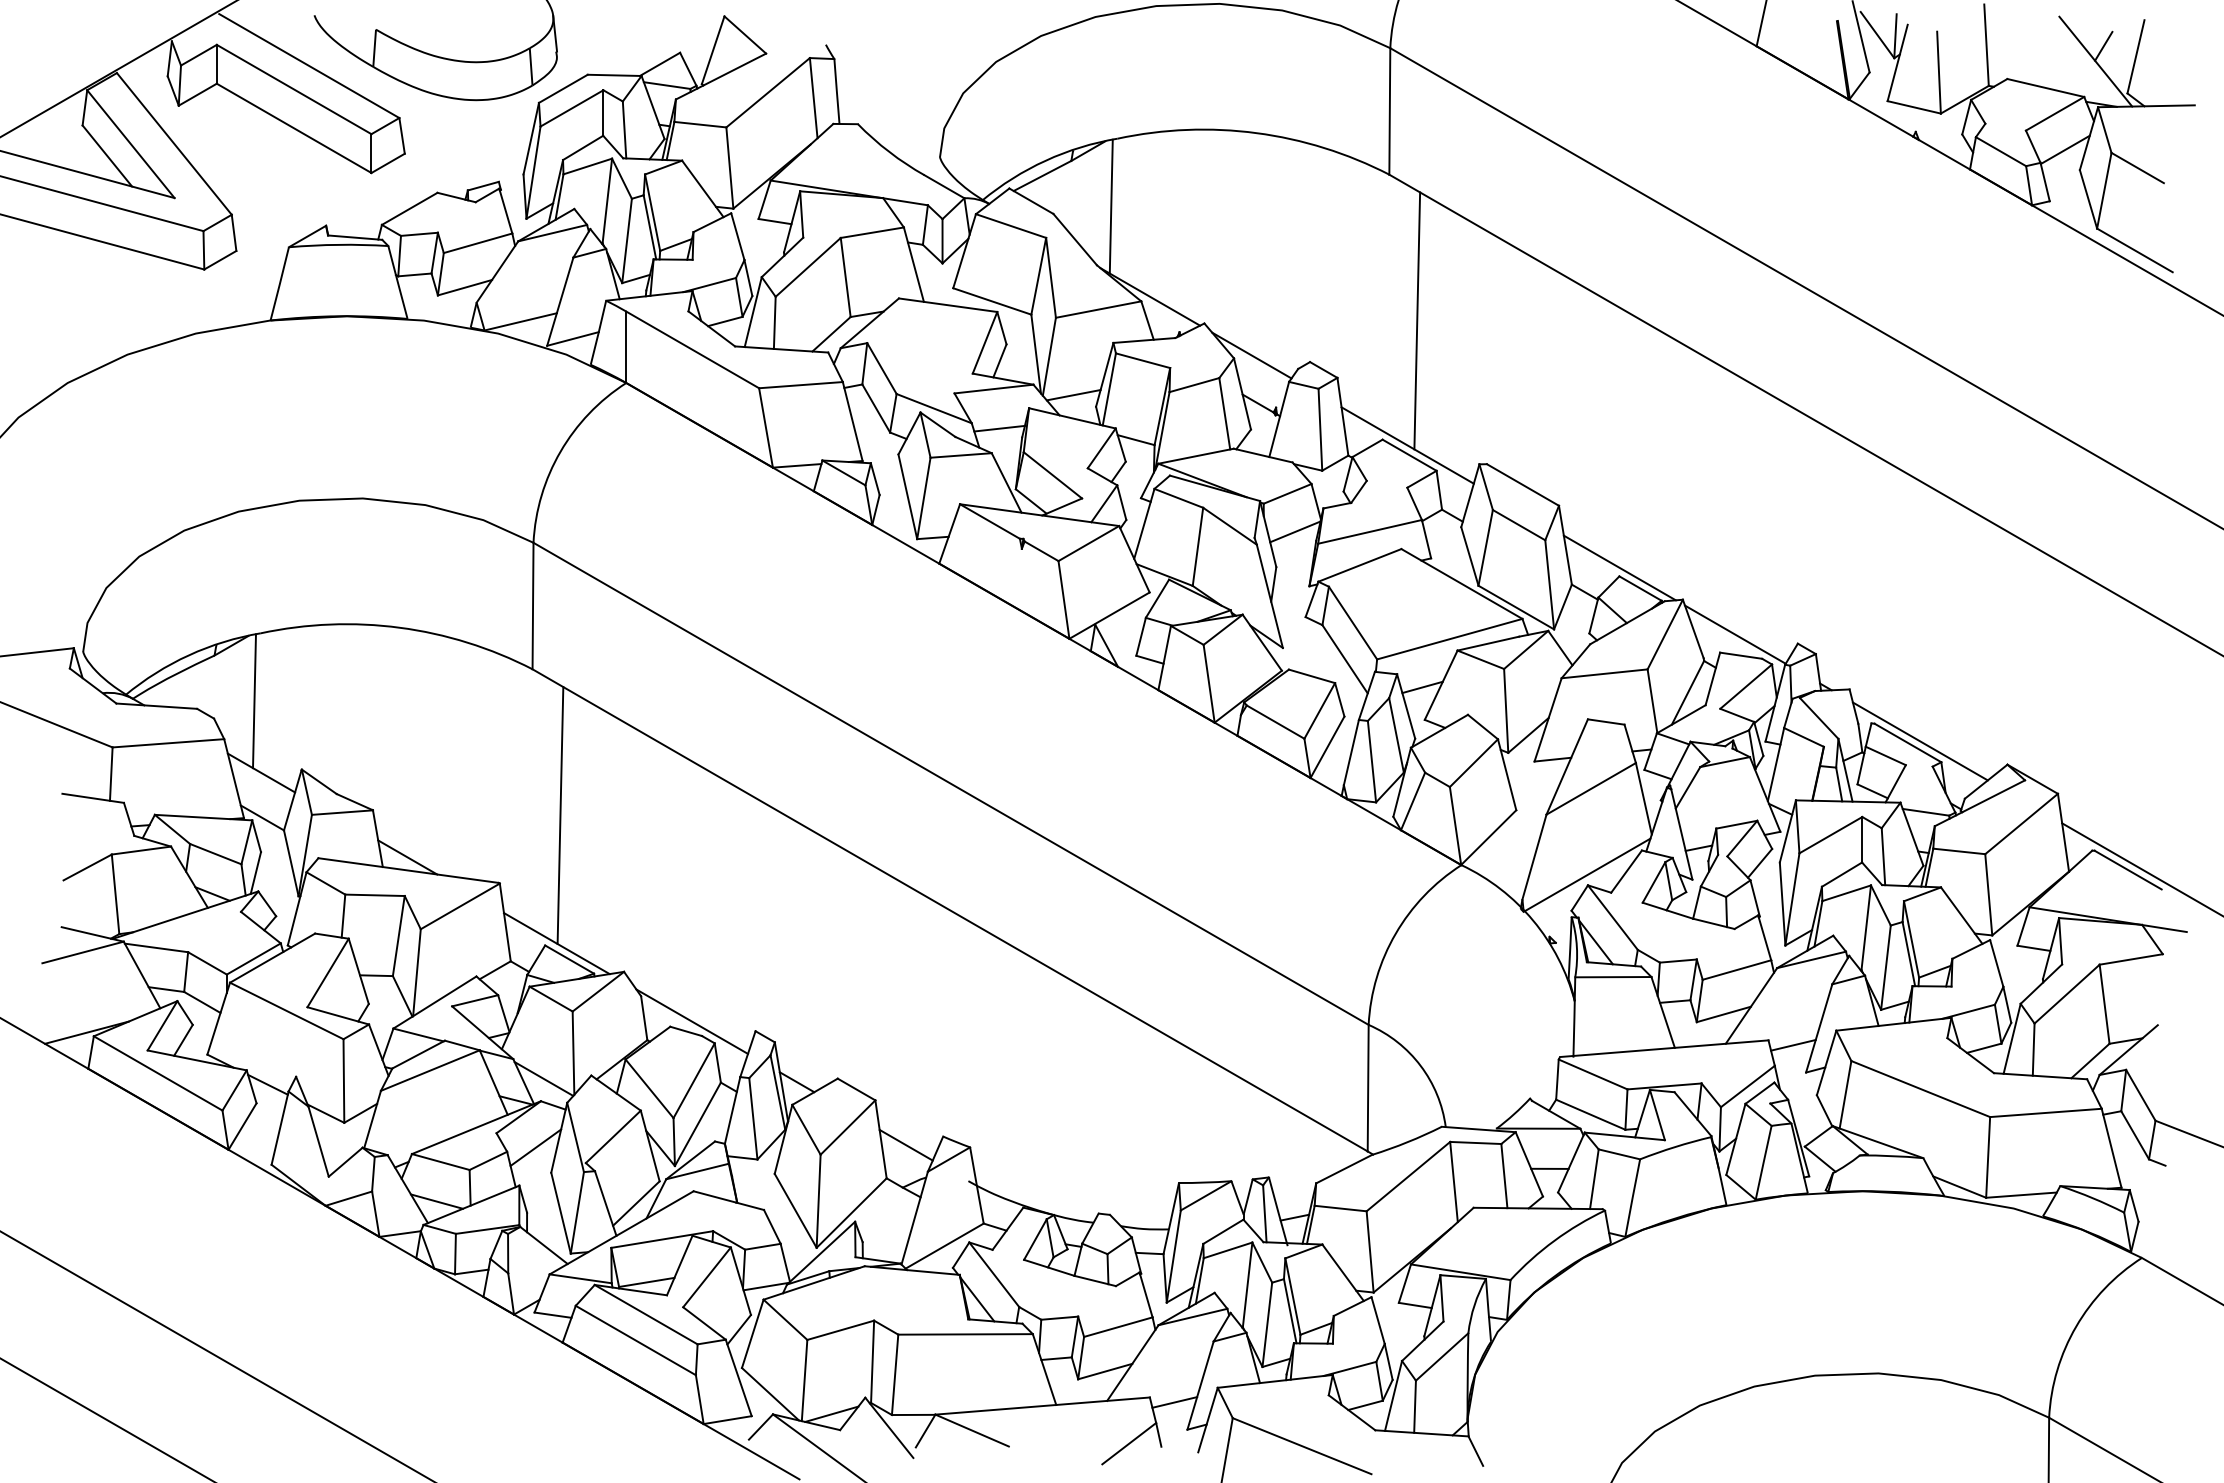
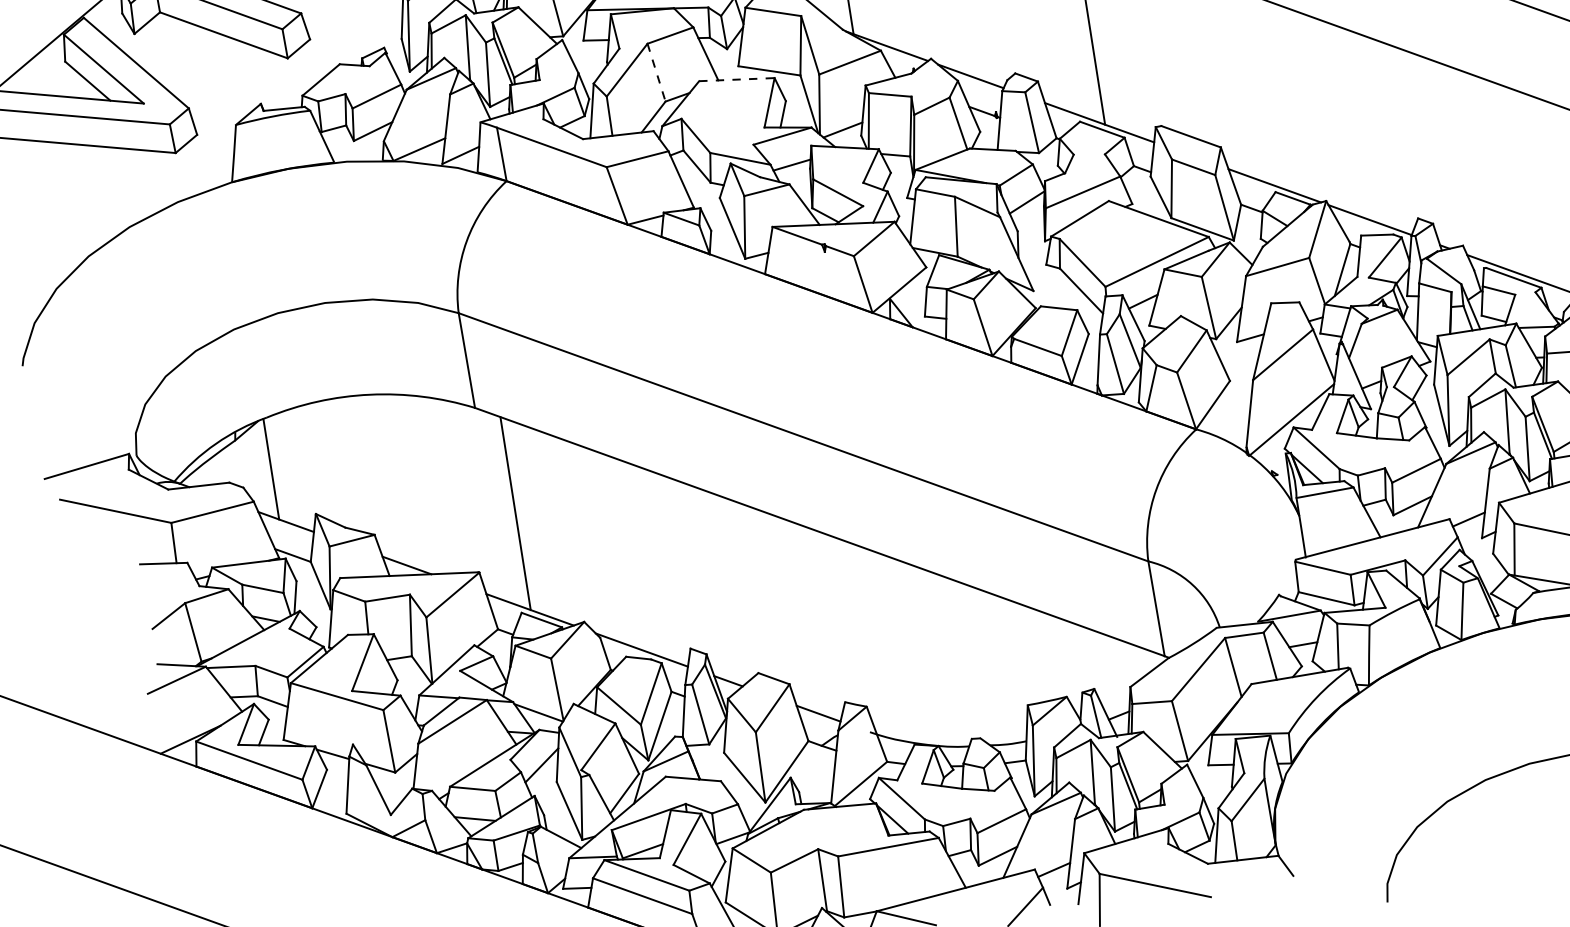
line: (845, 277) -> (656, 72), solid -> dashed
line: (948, 305) -> (737, 79), solid -> dashed

